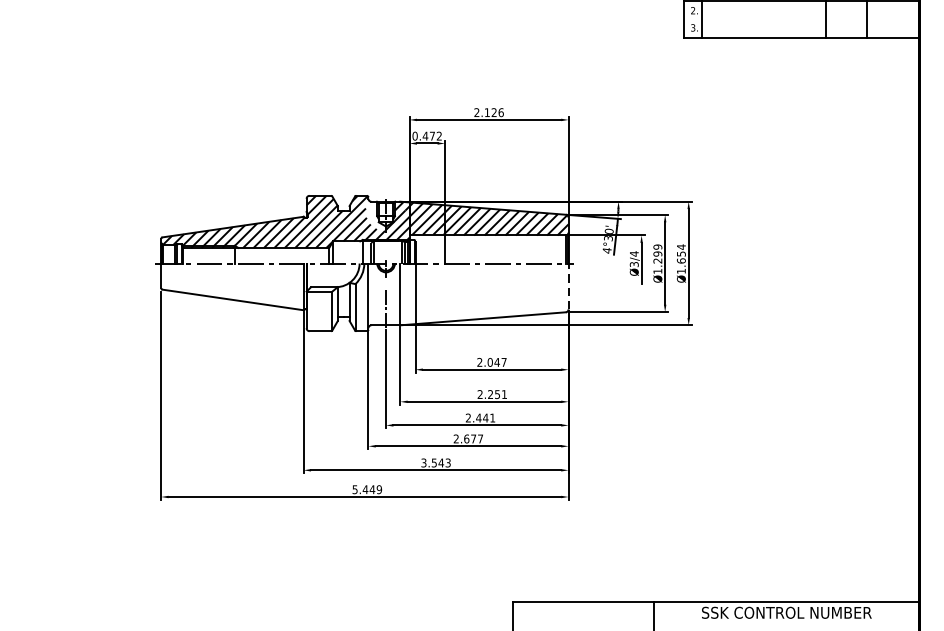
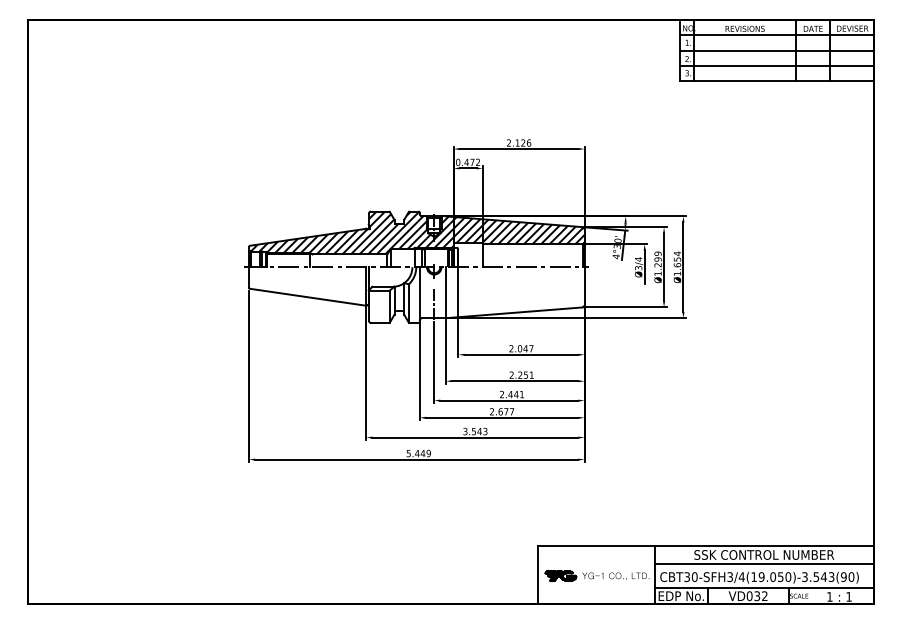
line: (801, 19) -> (776, 66), added
hatch: (375, 216) -> (425, 228), added
line: (568, 286) -> (584, 286), dashed -> solid
line: (785, 624) -> (763, 564), added

